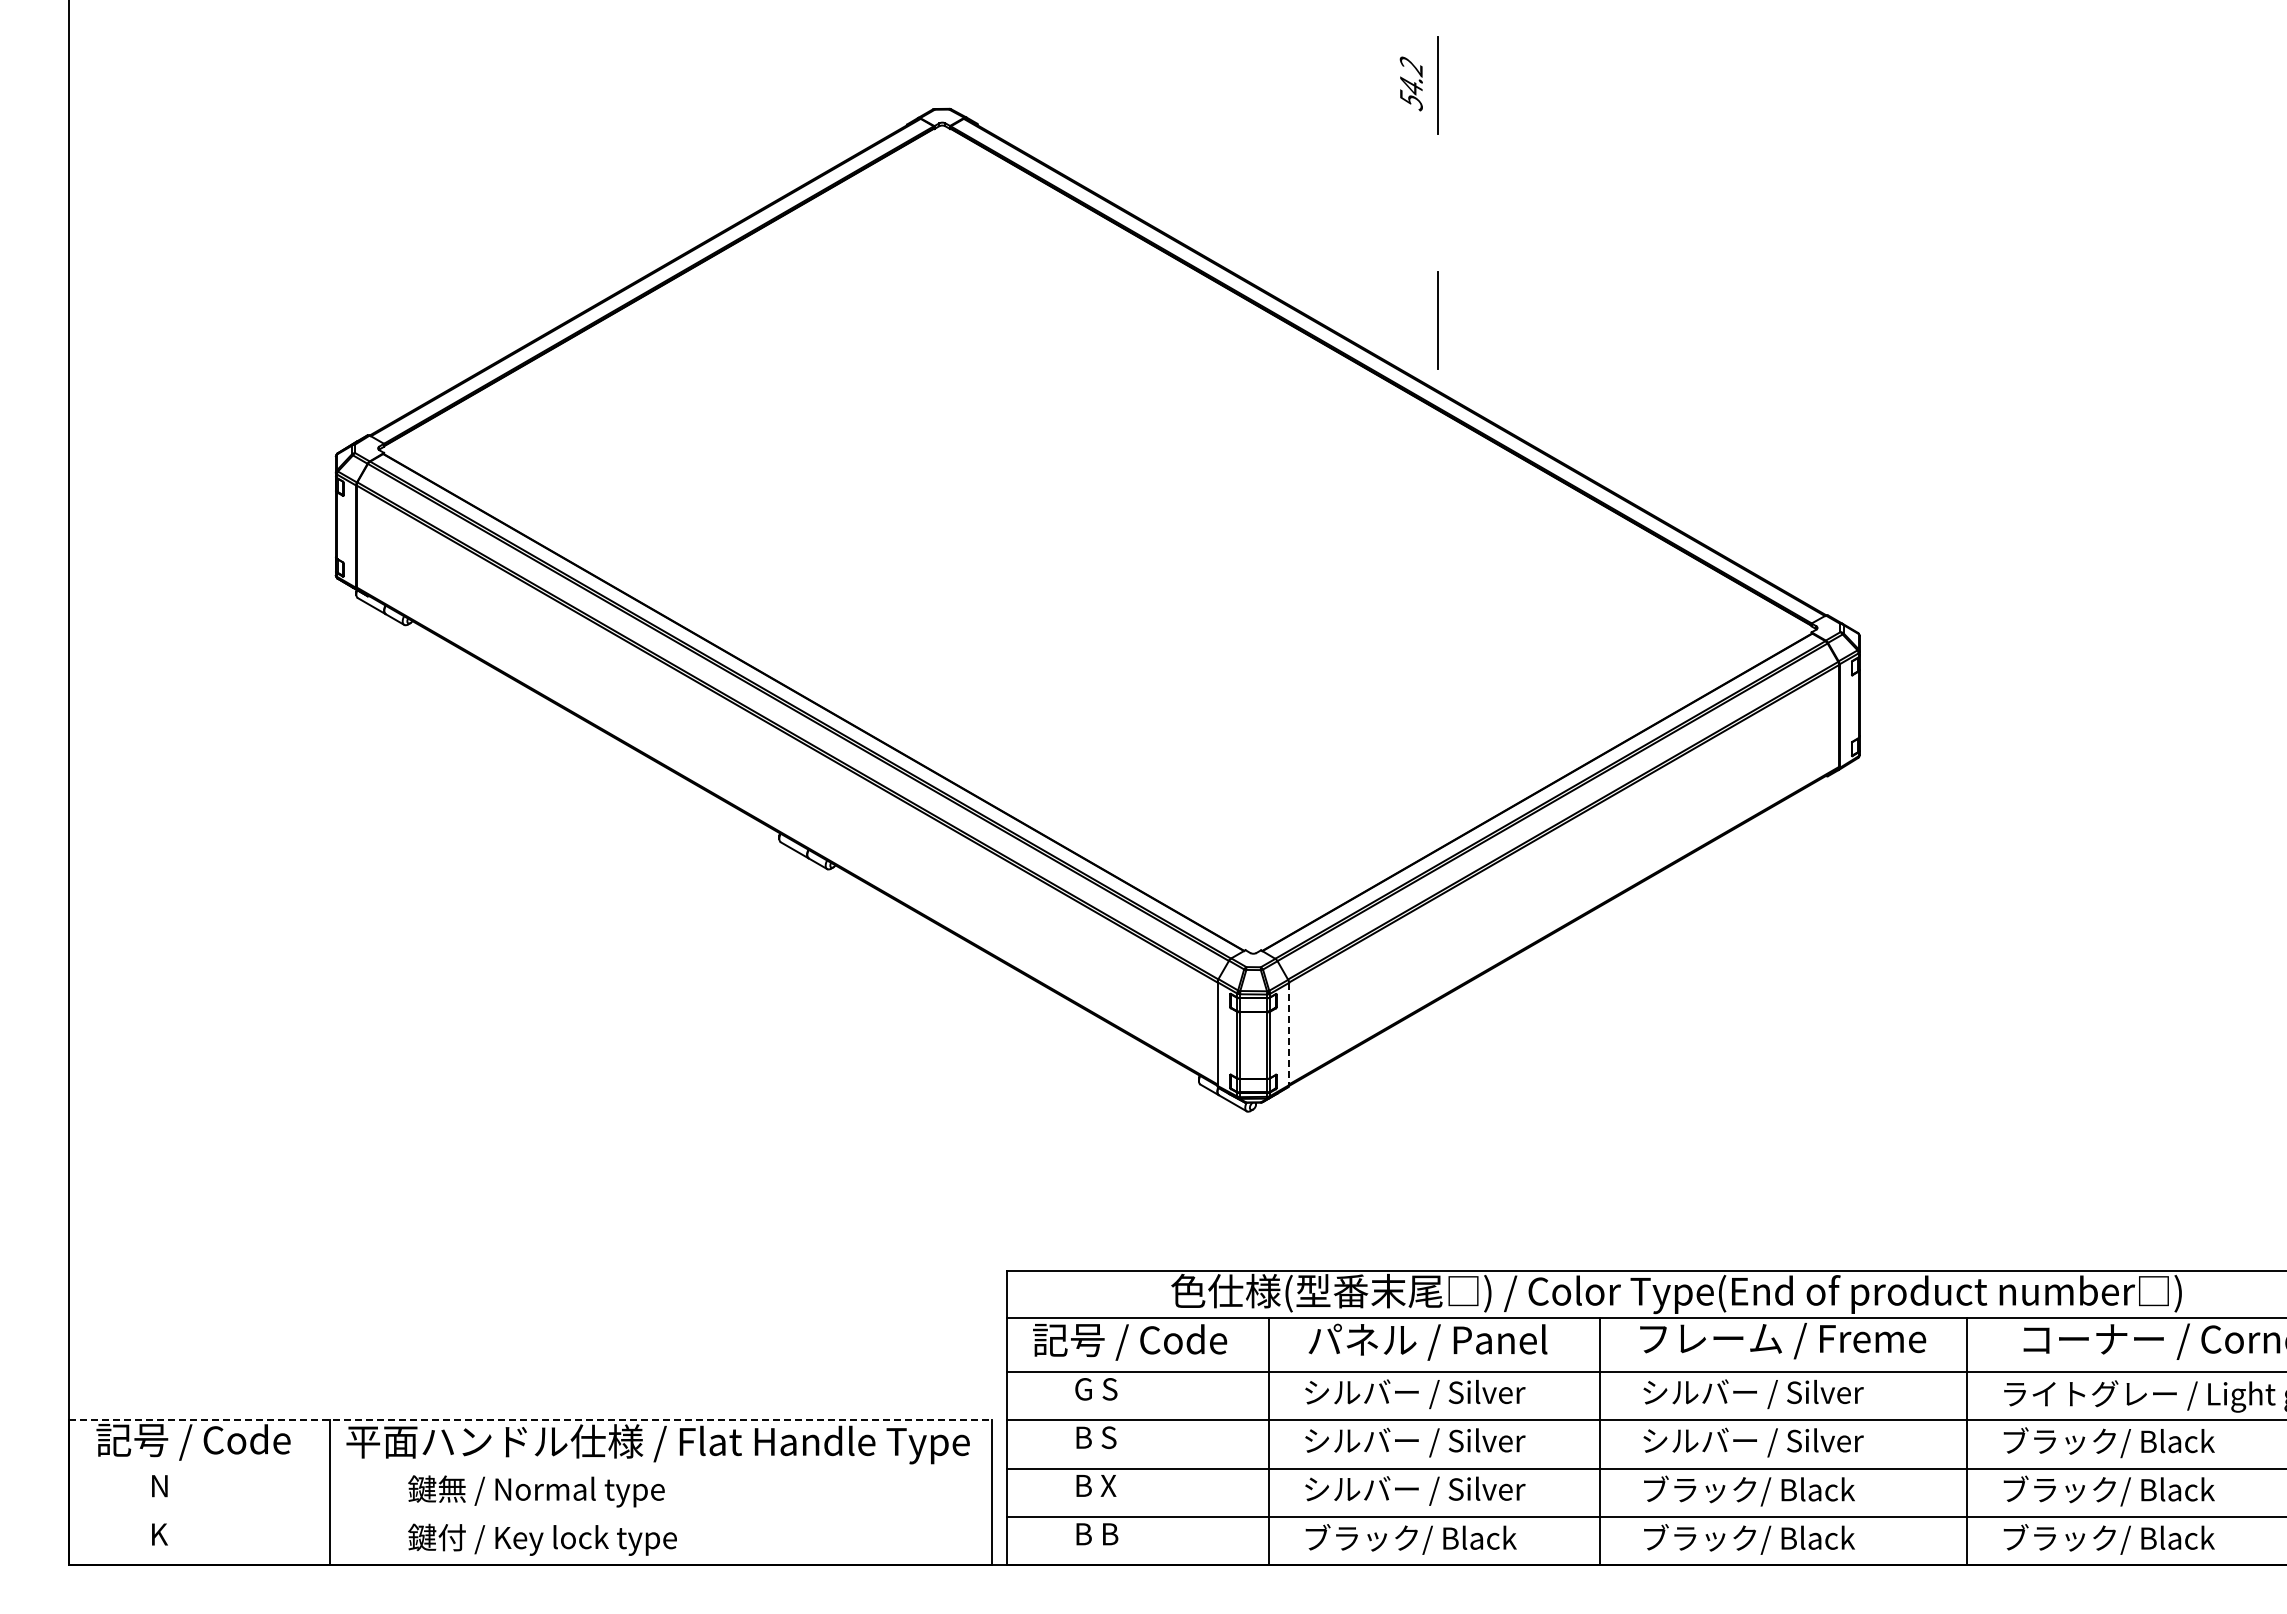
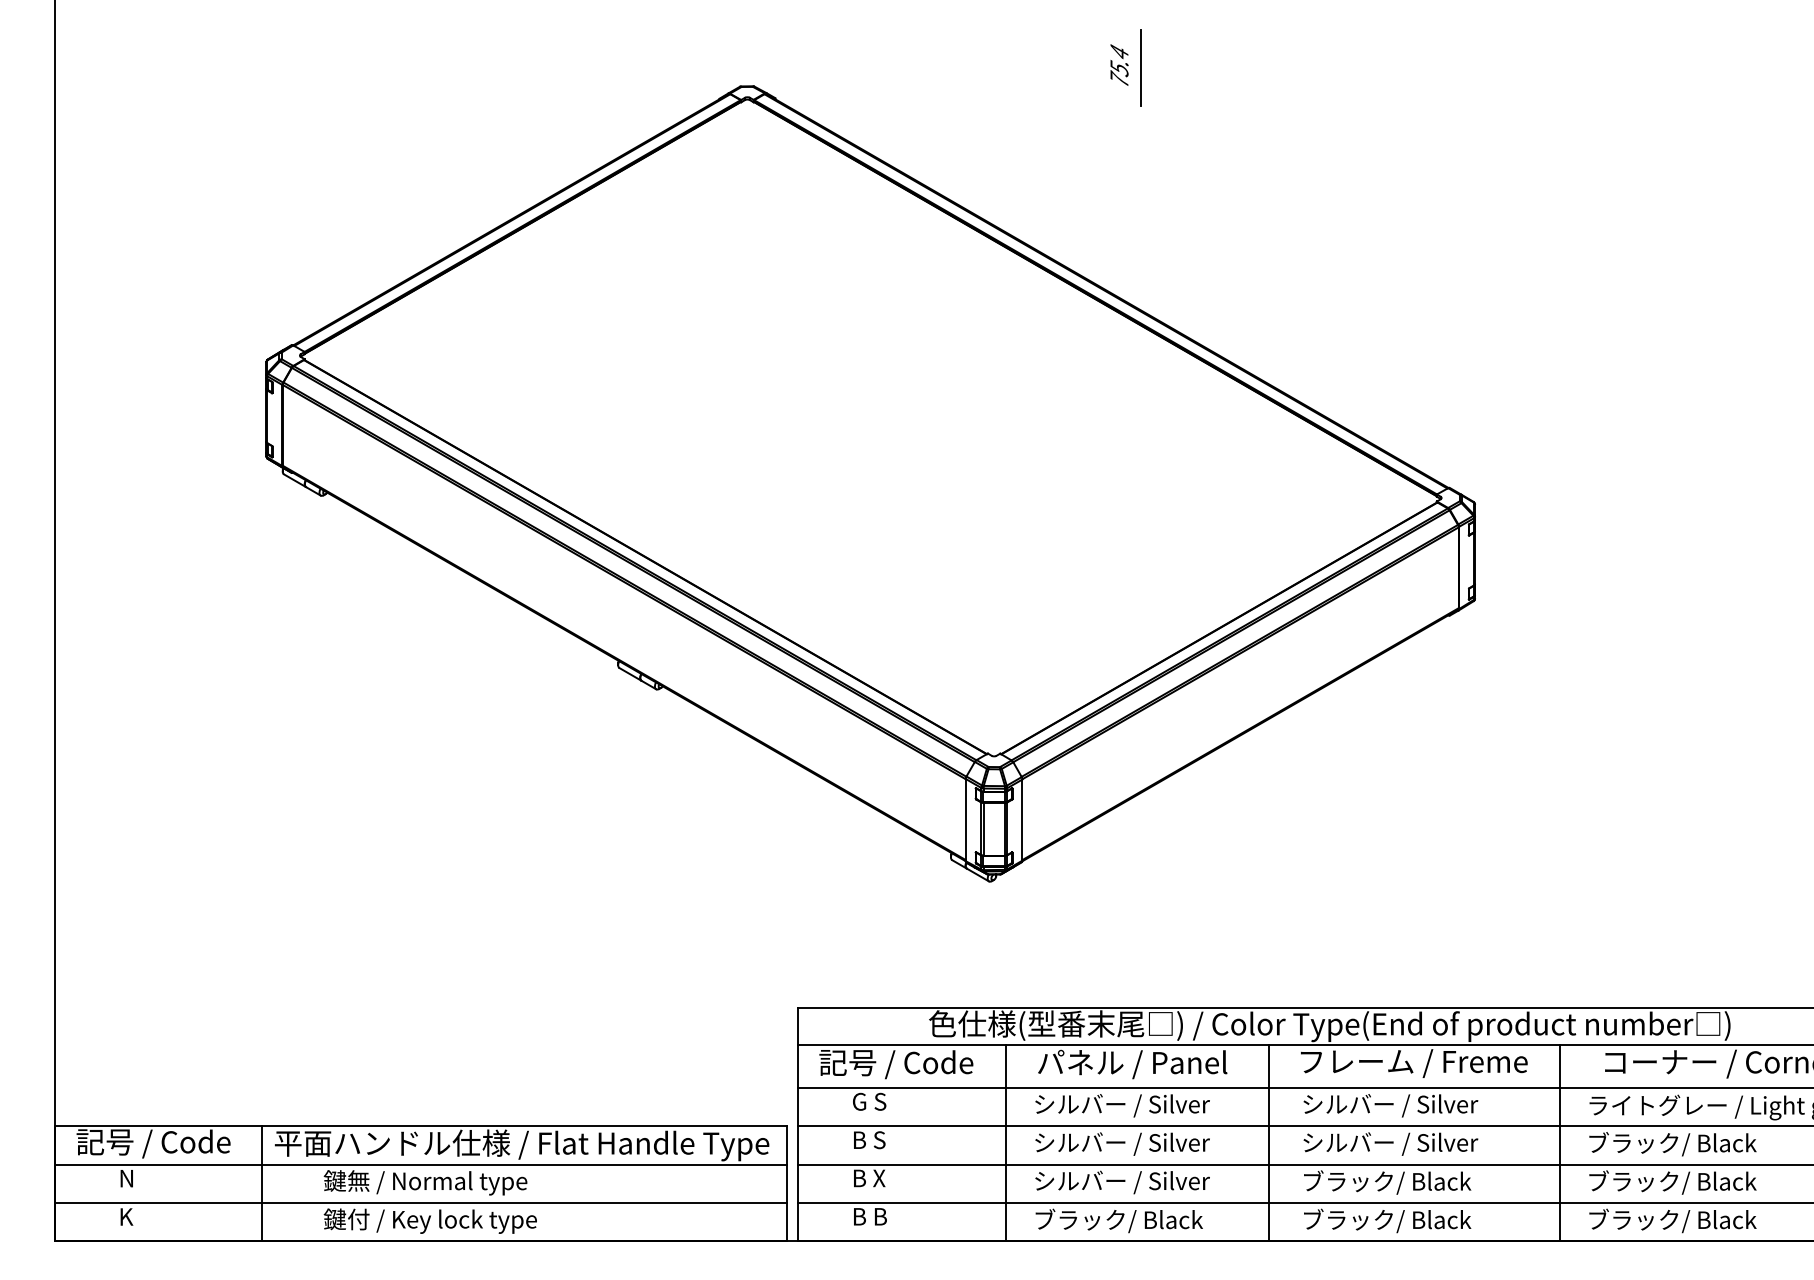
text: (1410, 83) -> (1118, 66), 54.2 -> 75.4
line: (1437, 320) -> (1140, 254), removed
line: (1289, 1034) -> (1022, 820), dashed -> solid
line: (530, 1420) -> (420, 1126), dashed -> solid
line: (530, 1468) -> (420, 1164), added
line: (530, 1516) -> (420, 1202), added

